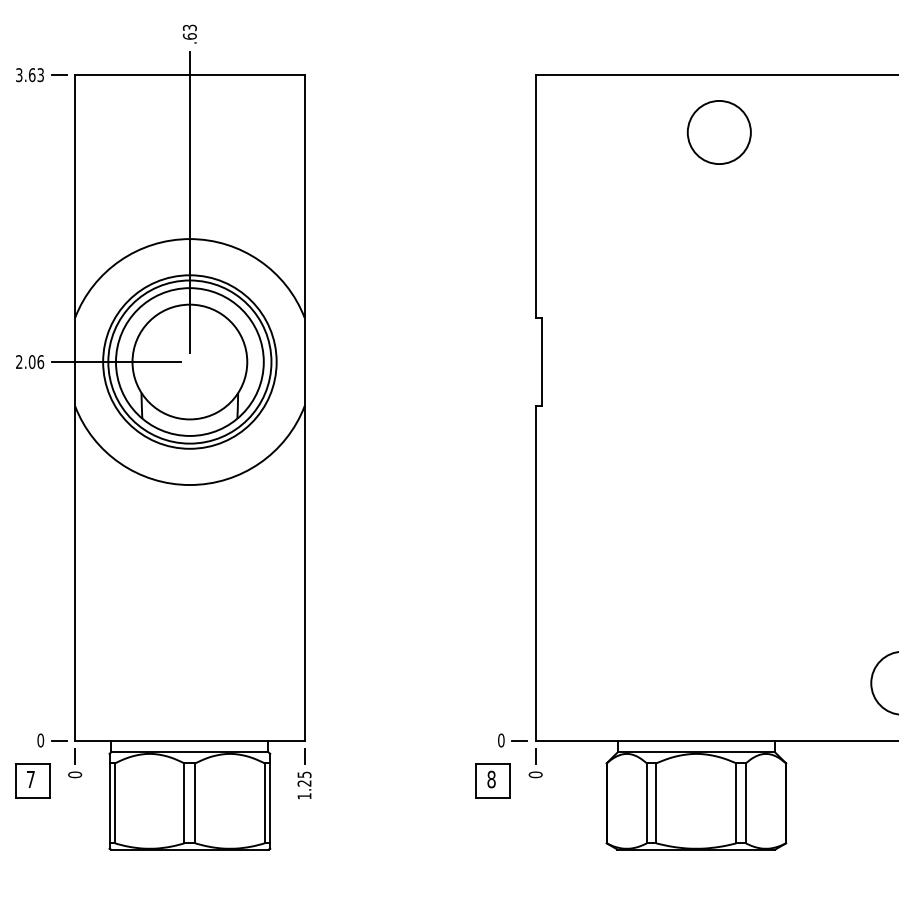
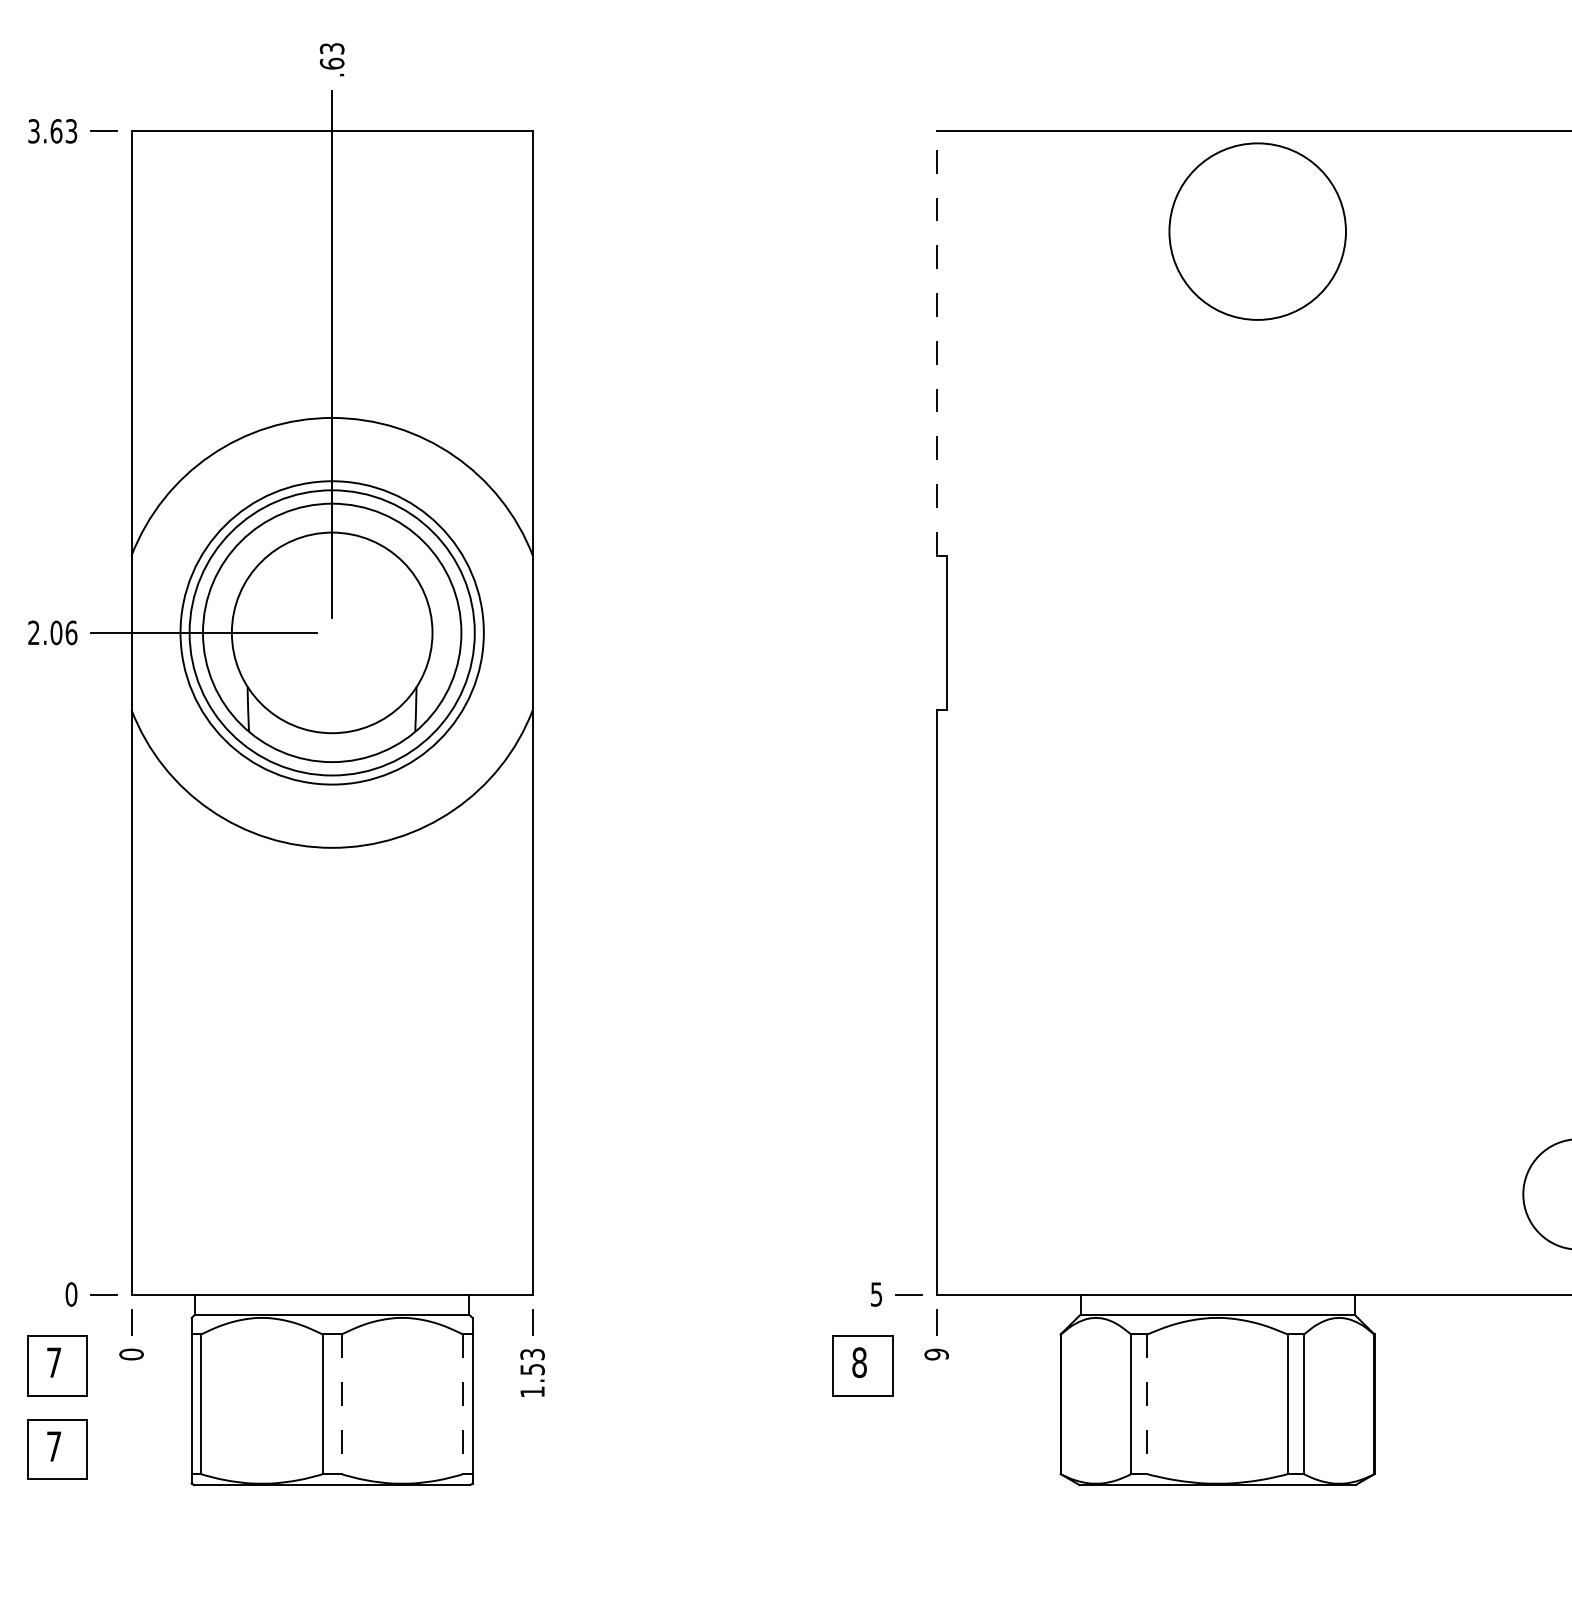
circle: (718, 132) -> (1256, 231), size x1.6
line: (535, 196) -> (936, 343), solid -> dashed
text: (501, 740) -> (876, 1294), 0 -> 5
text: (535, 774) -> (936, 1353), 0 -> 9
text: (304, 778) -> (532, 1360), 1.25 -> 1.53
line: (195, 803) -> (341, 1404), solid -> dashed
line: (264, 803) -> (462, 1404), solid -> dashed
line: (656, 803) -> (1147, 1404), solid -> dashed
part: (32, 828) -> (57, 1448), added

